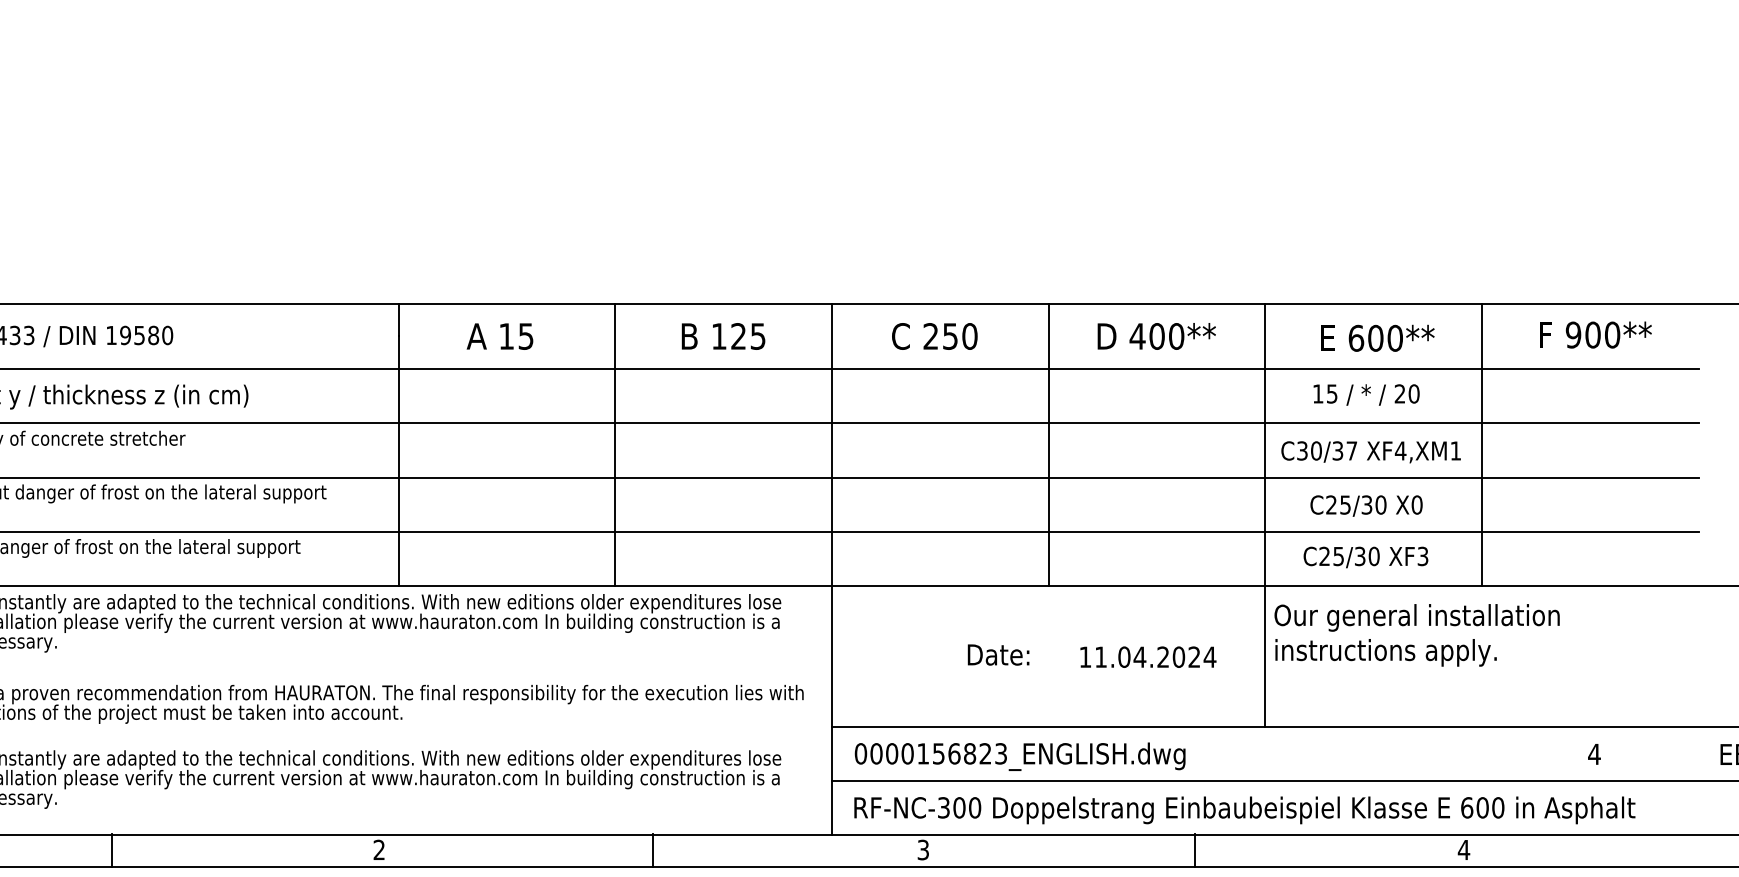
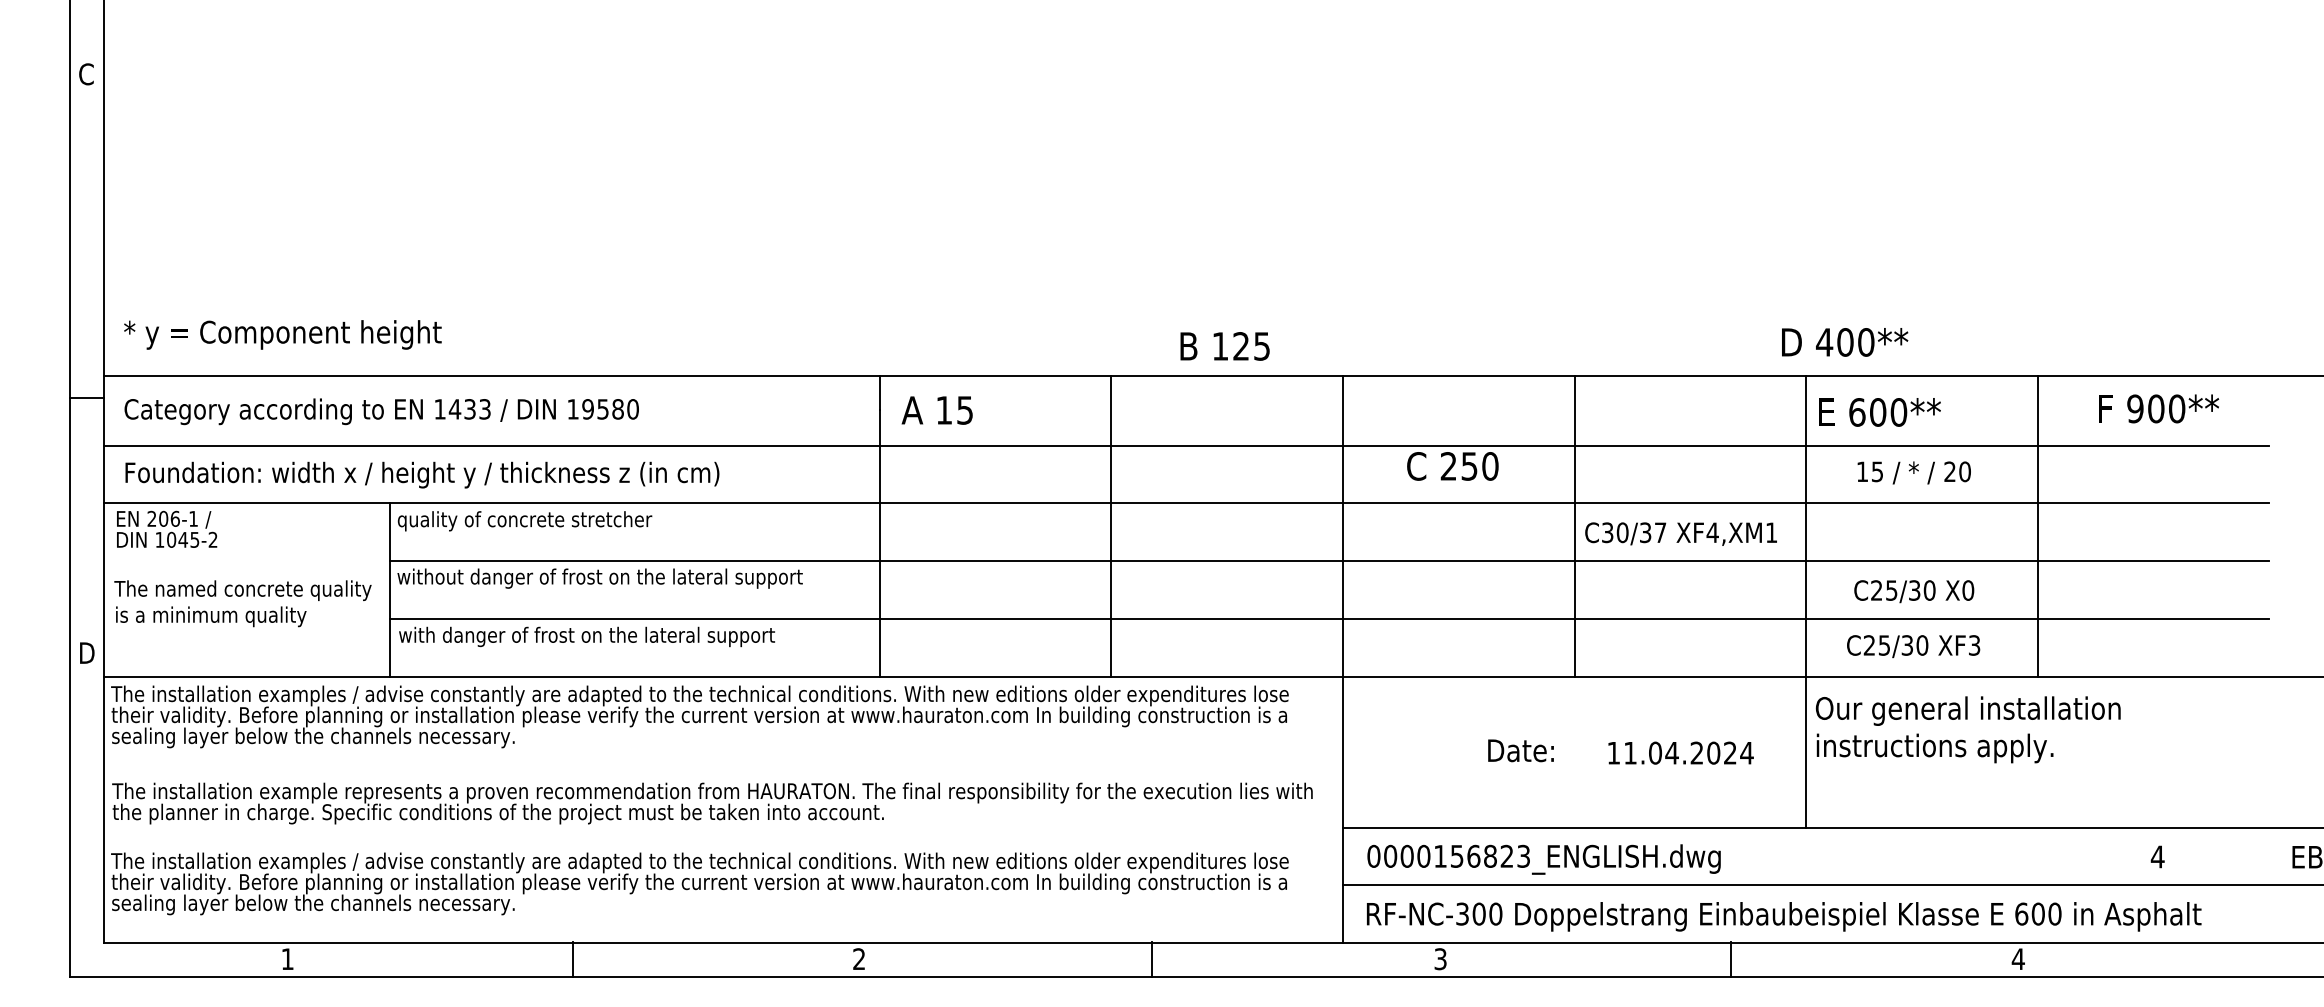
text: (499, 336) -> (936, 410), moved
text: (722, 336) -> (1224, 346), moved
text: (934, 336) -> (1452, 466), moved
text: (1157, 336) -> (1845, 342), moved
text: (1377, 338) -> (1879, 412), moved
text: (1370, 451) -> (1680, 533), moved

